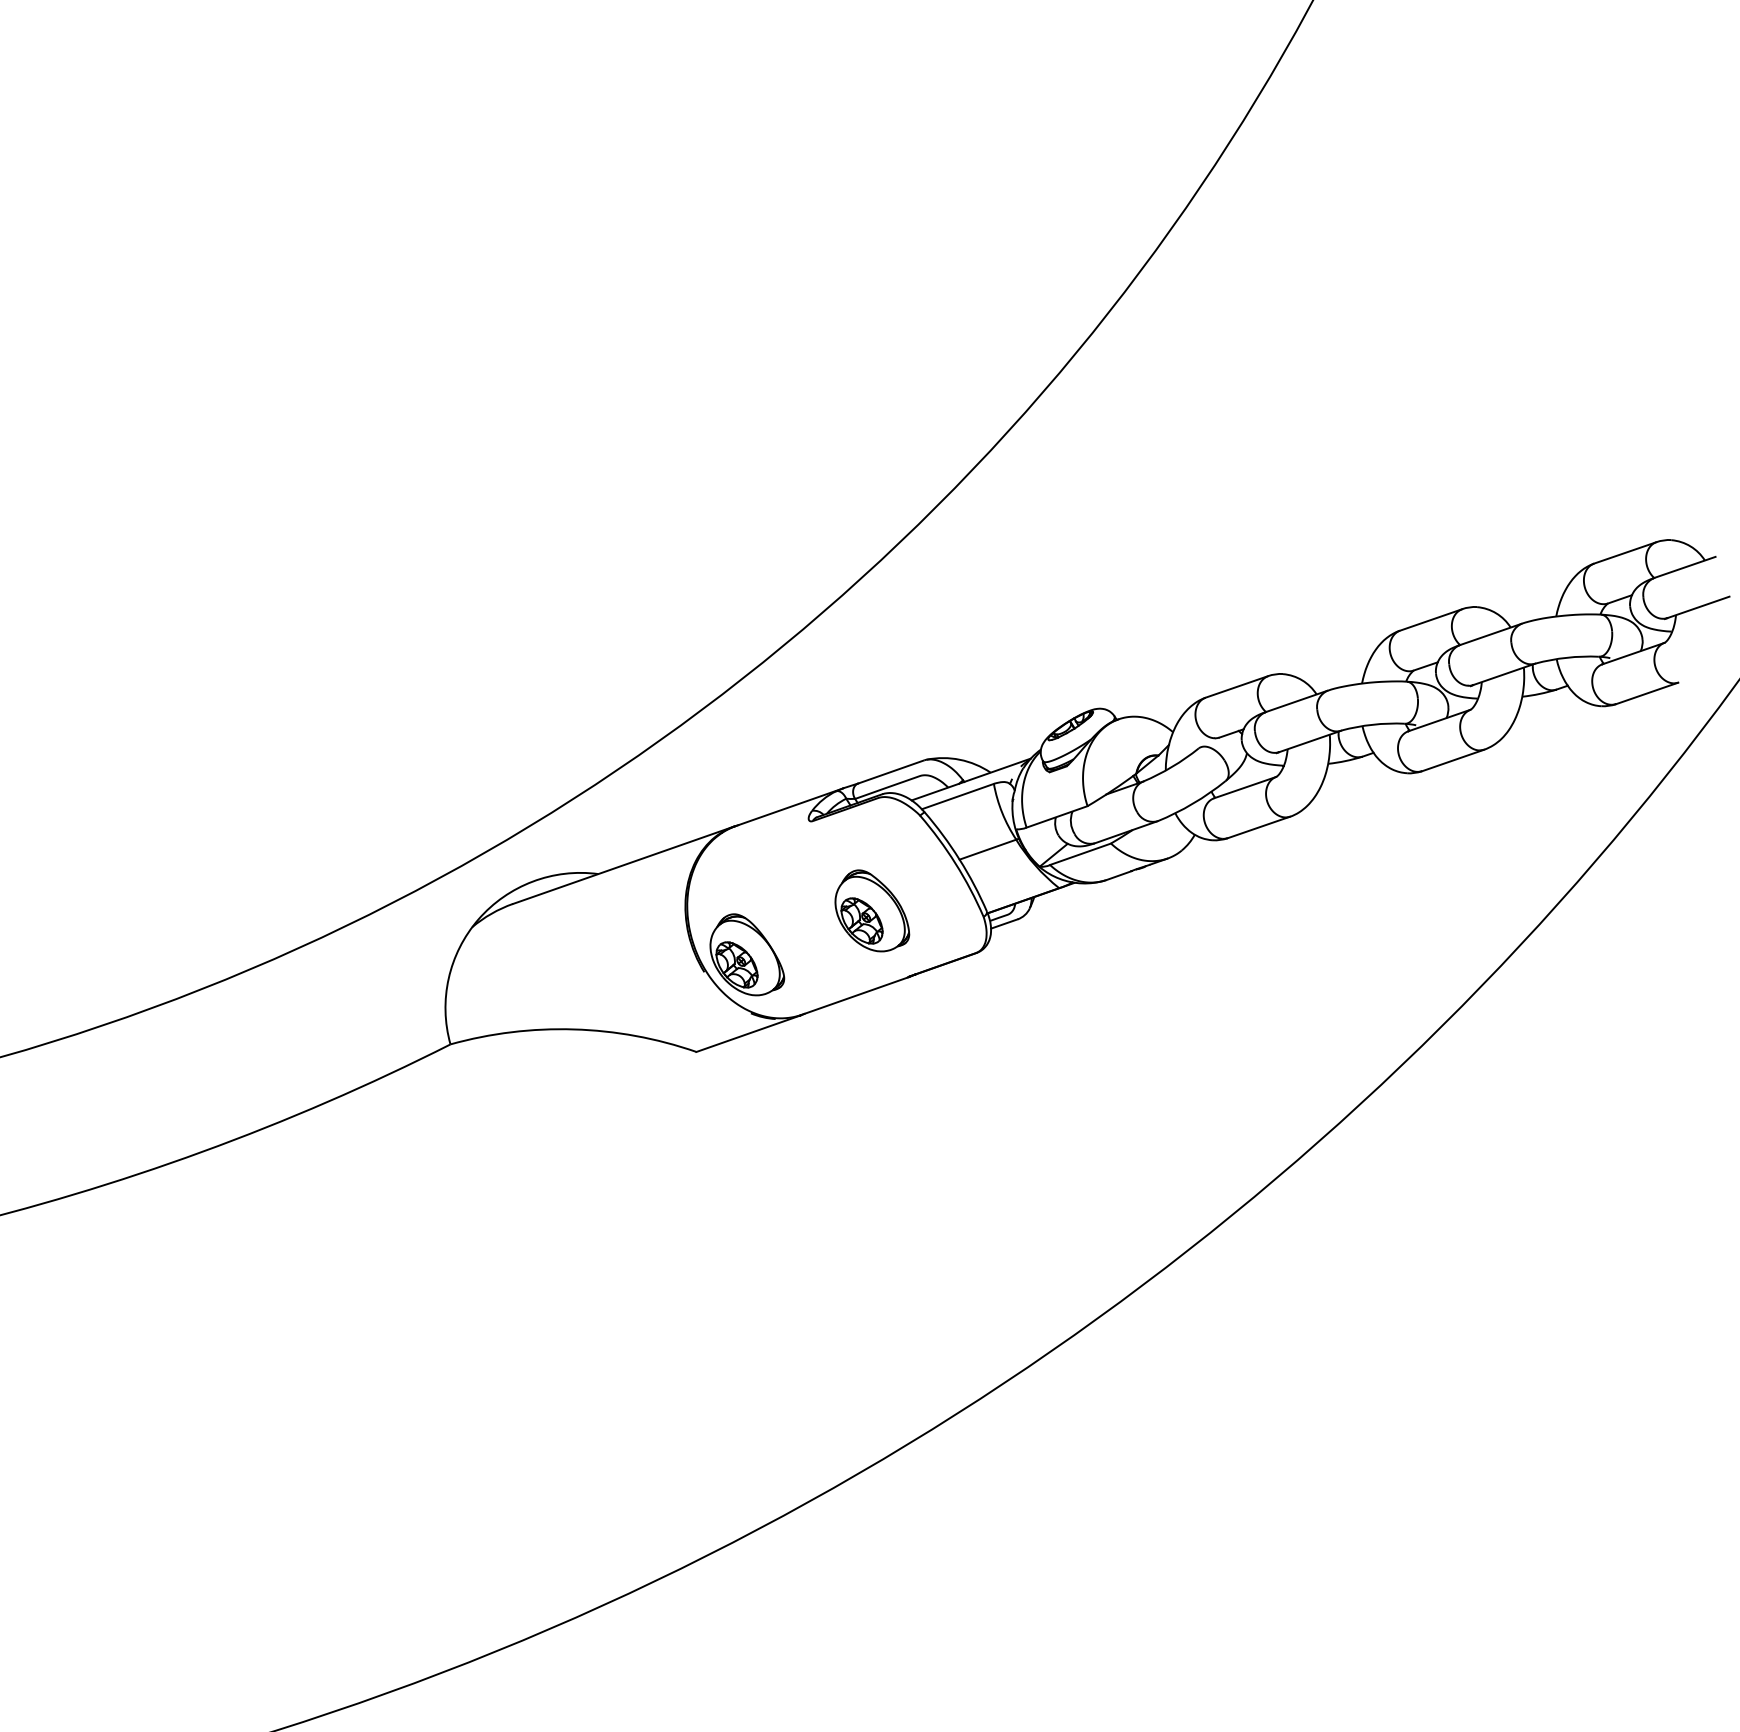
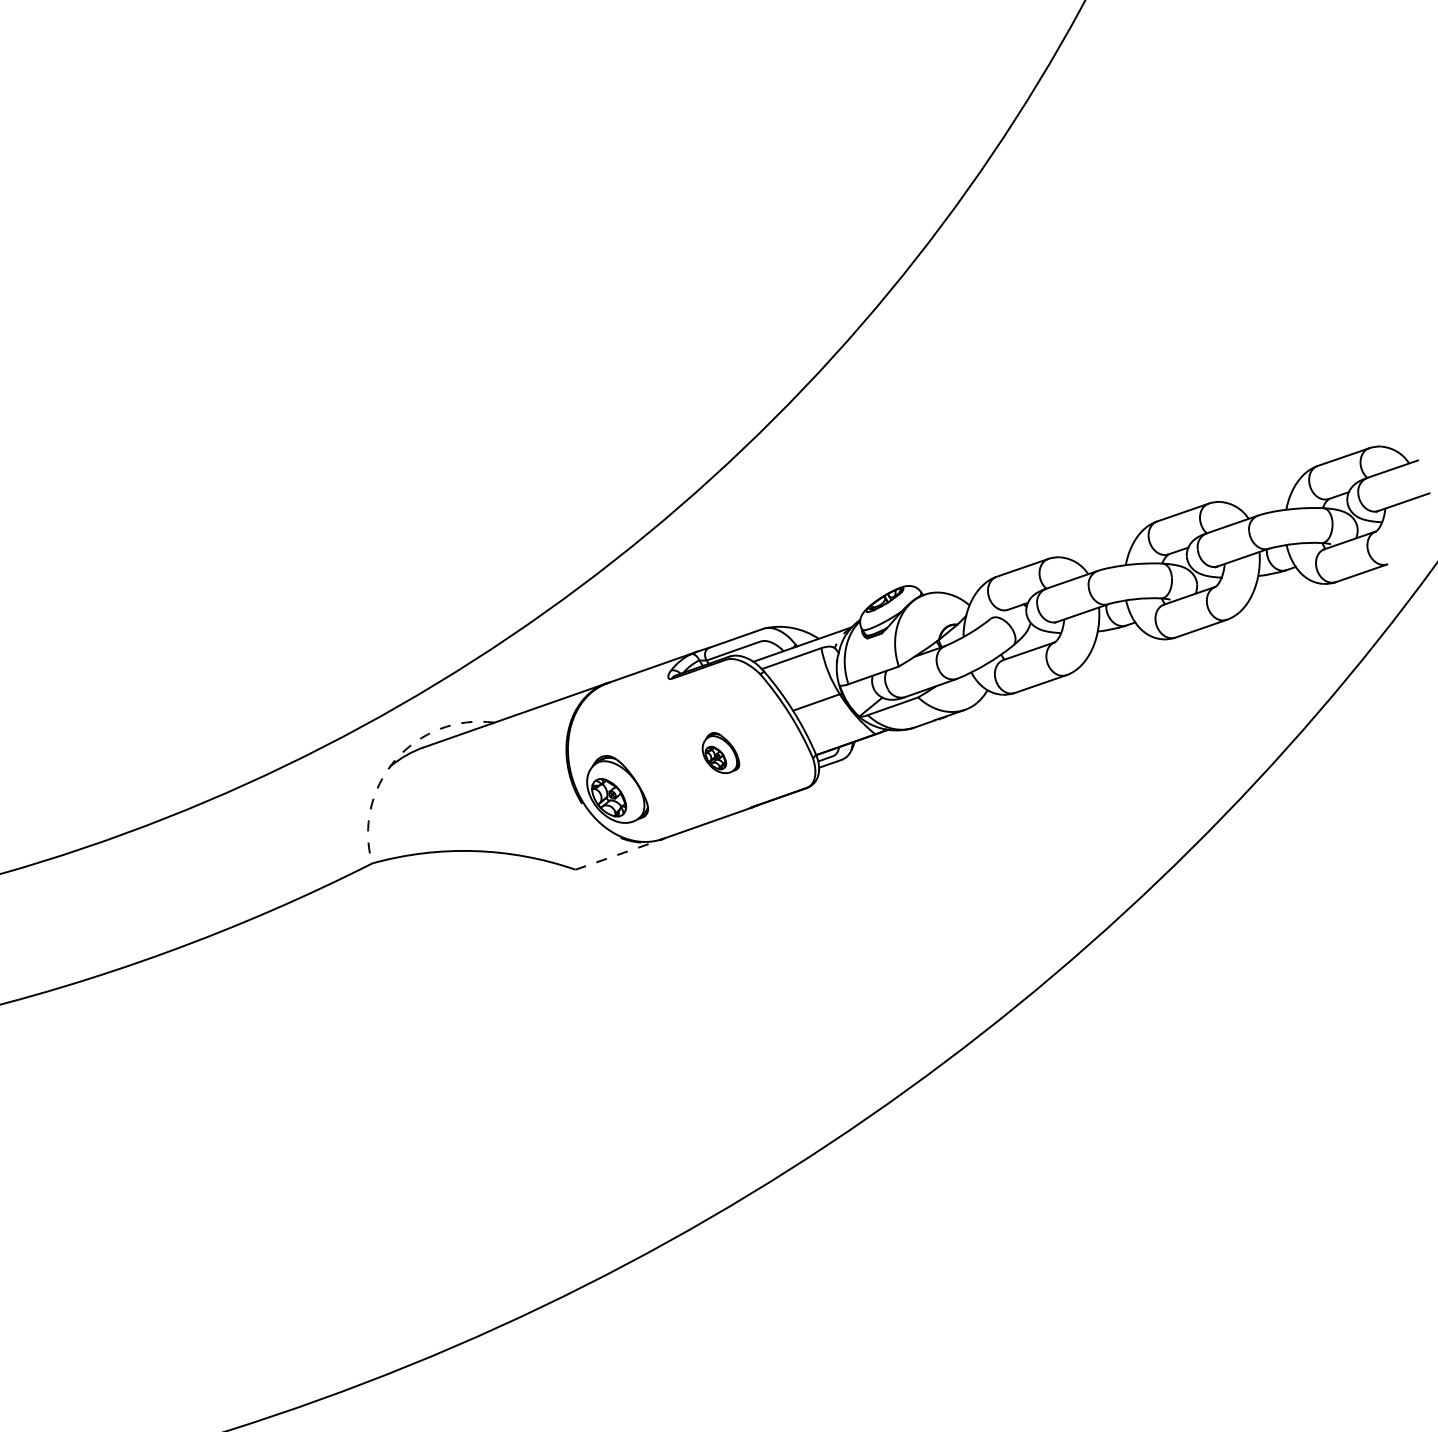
part: (871, 910) -> (720, 752), size x0.6
arc: (478, 919) -> (395, 760), solid -> dashed
line: (748, 1033) -> (618, 854), solid -> dashed

